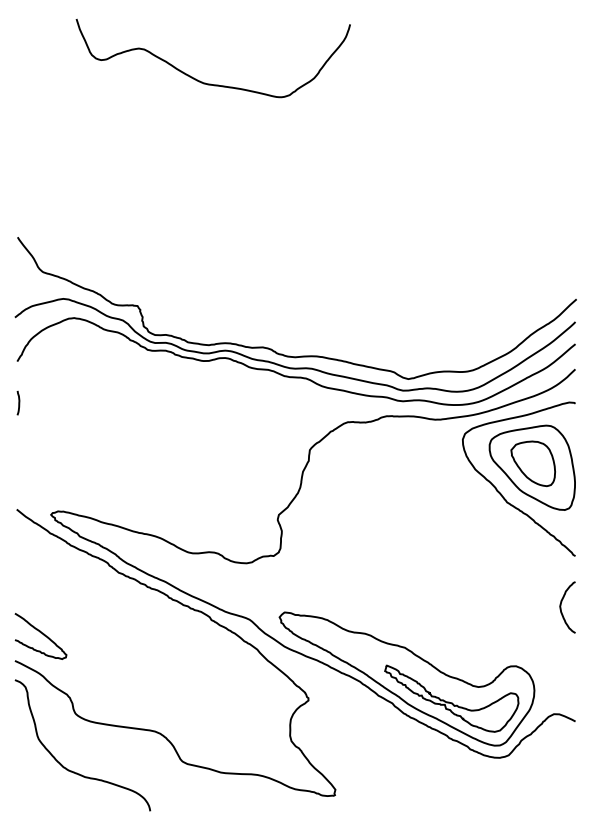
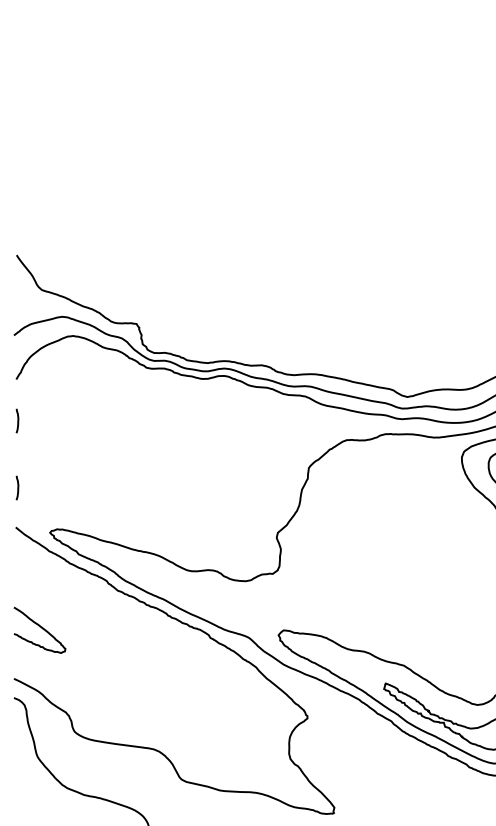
curve: (205, 82) -> (204, 100), removed
curve: (18, 469) -> (17, 487), added
curve: (42, 634) -> (41, 628), moved

